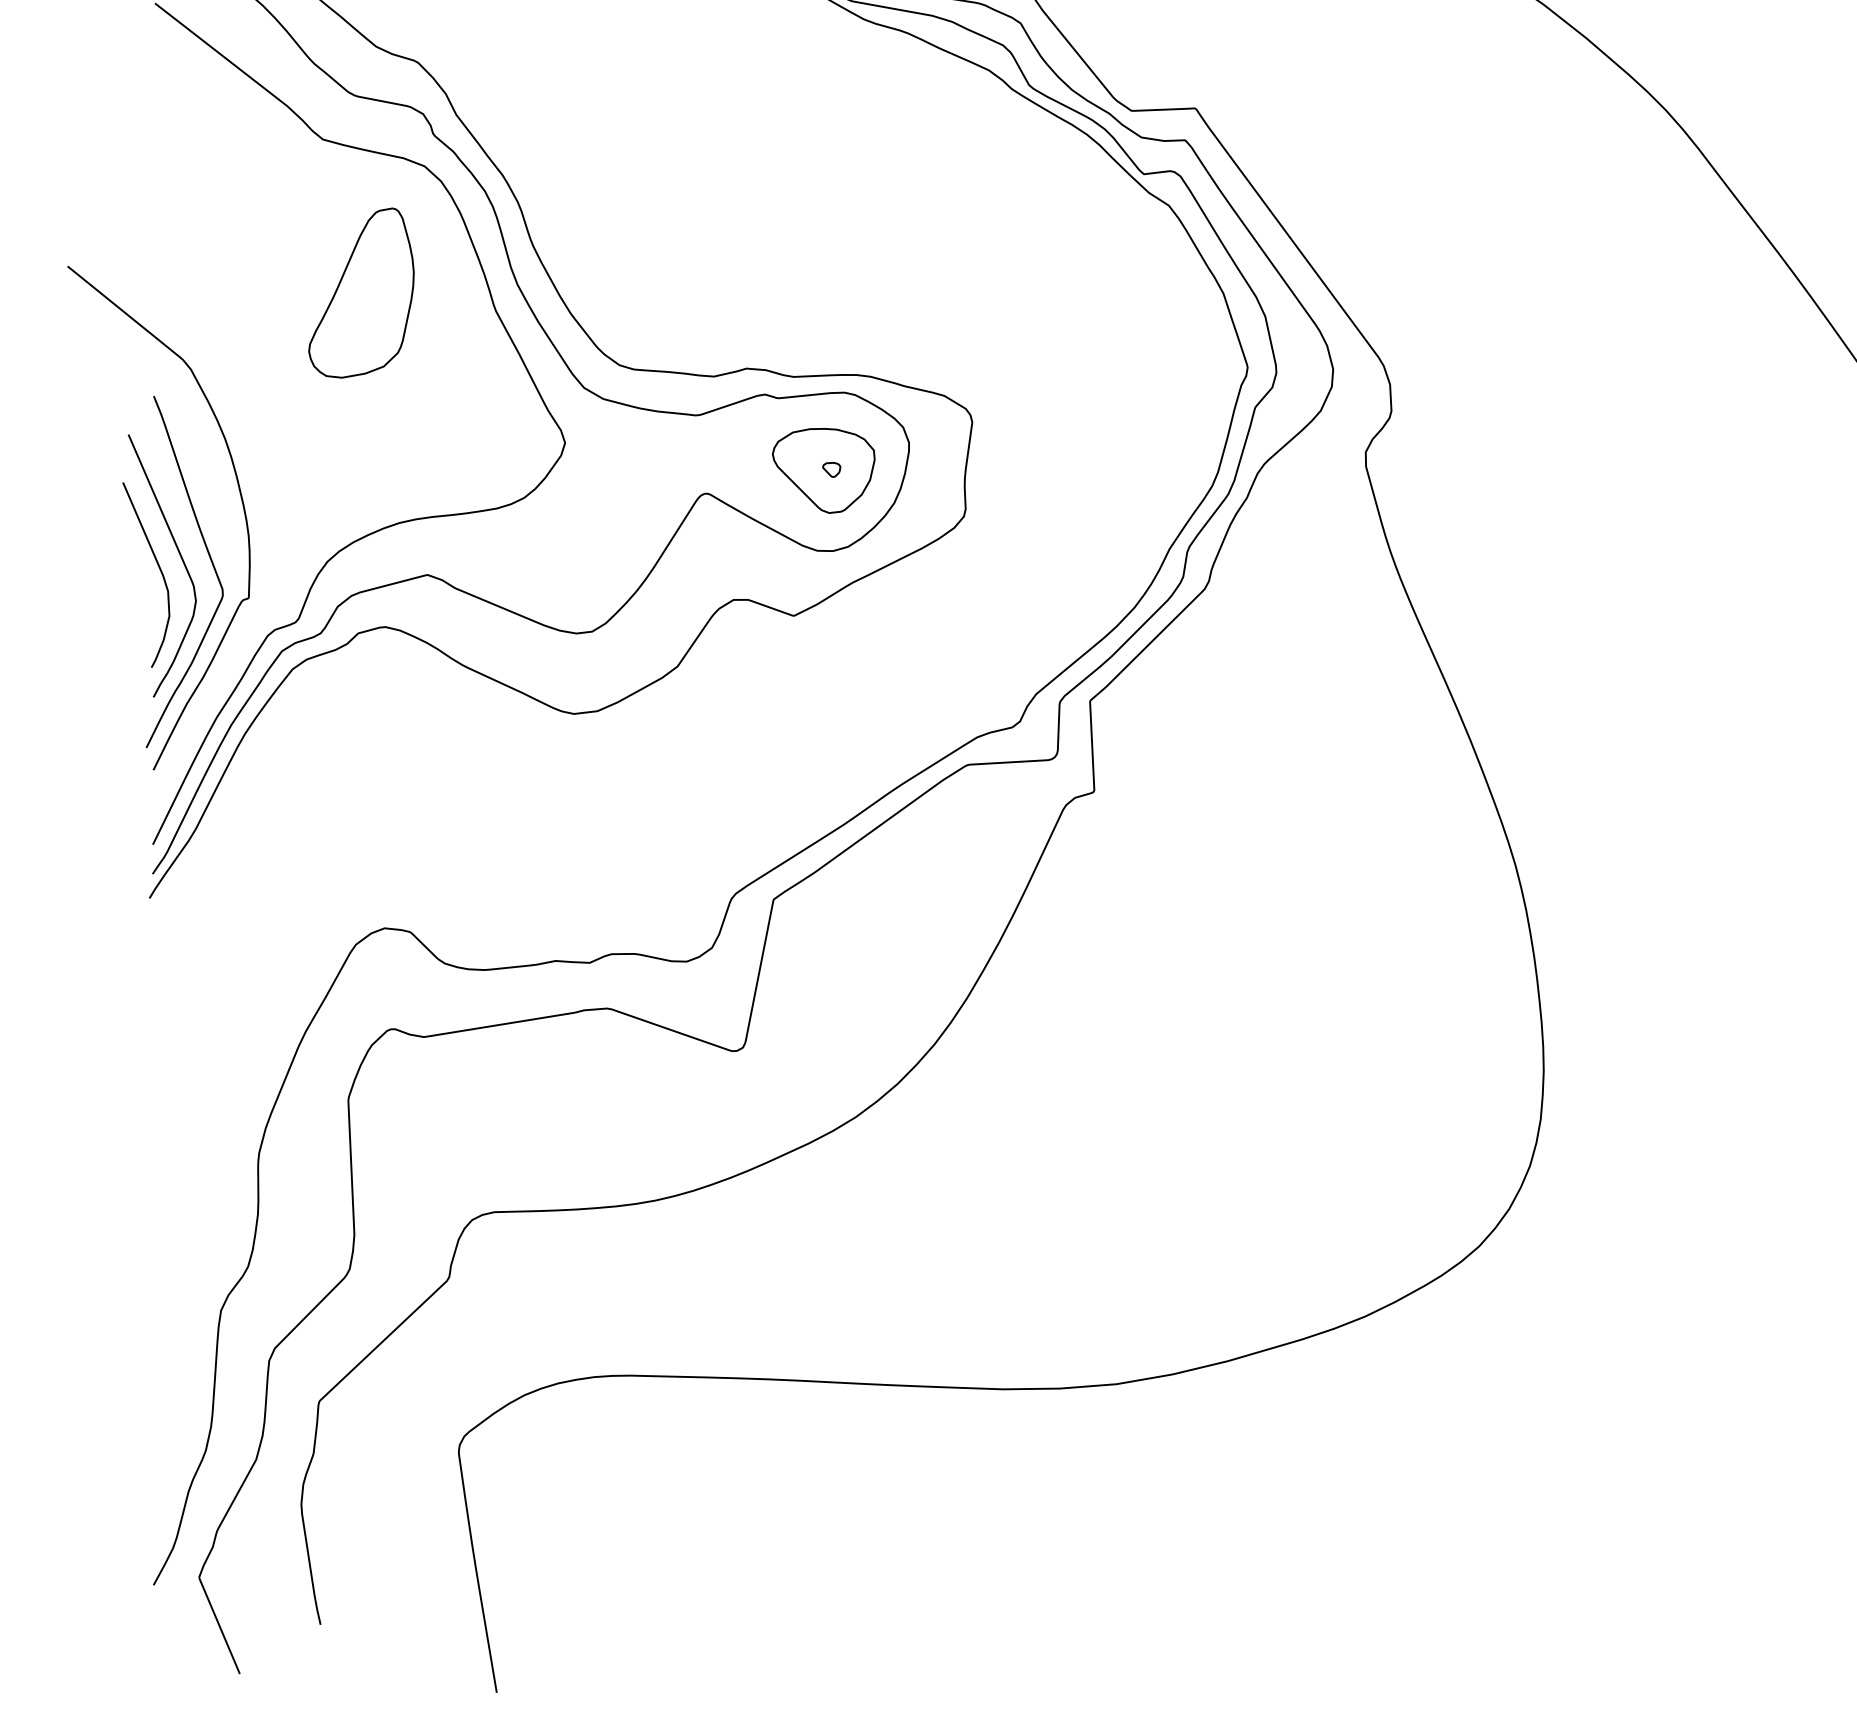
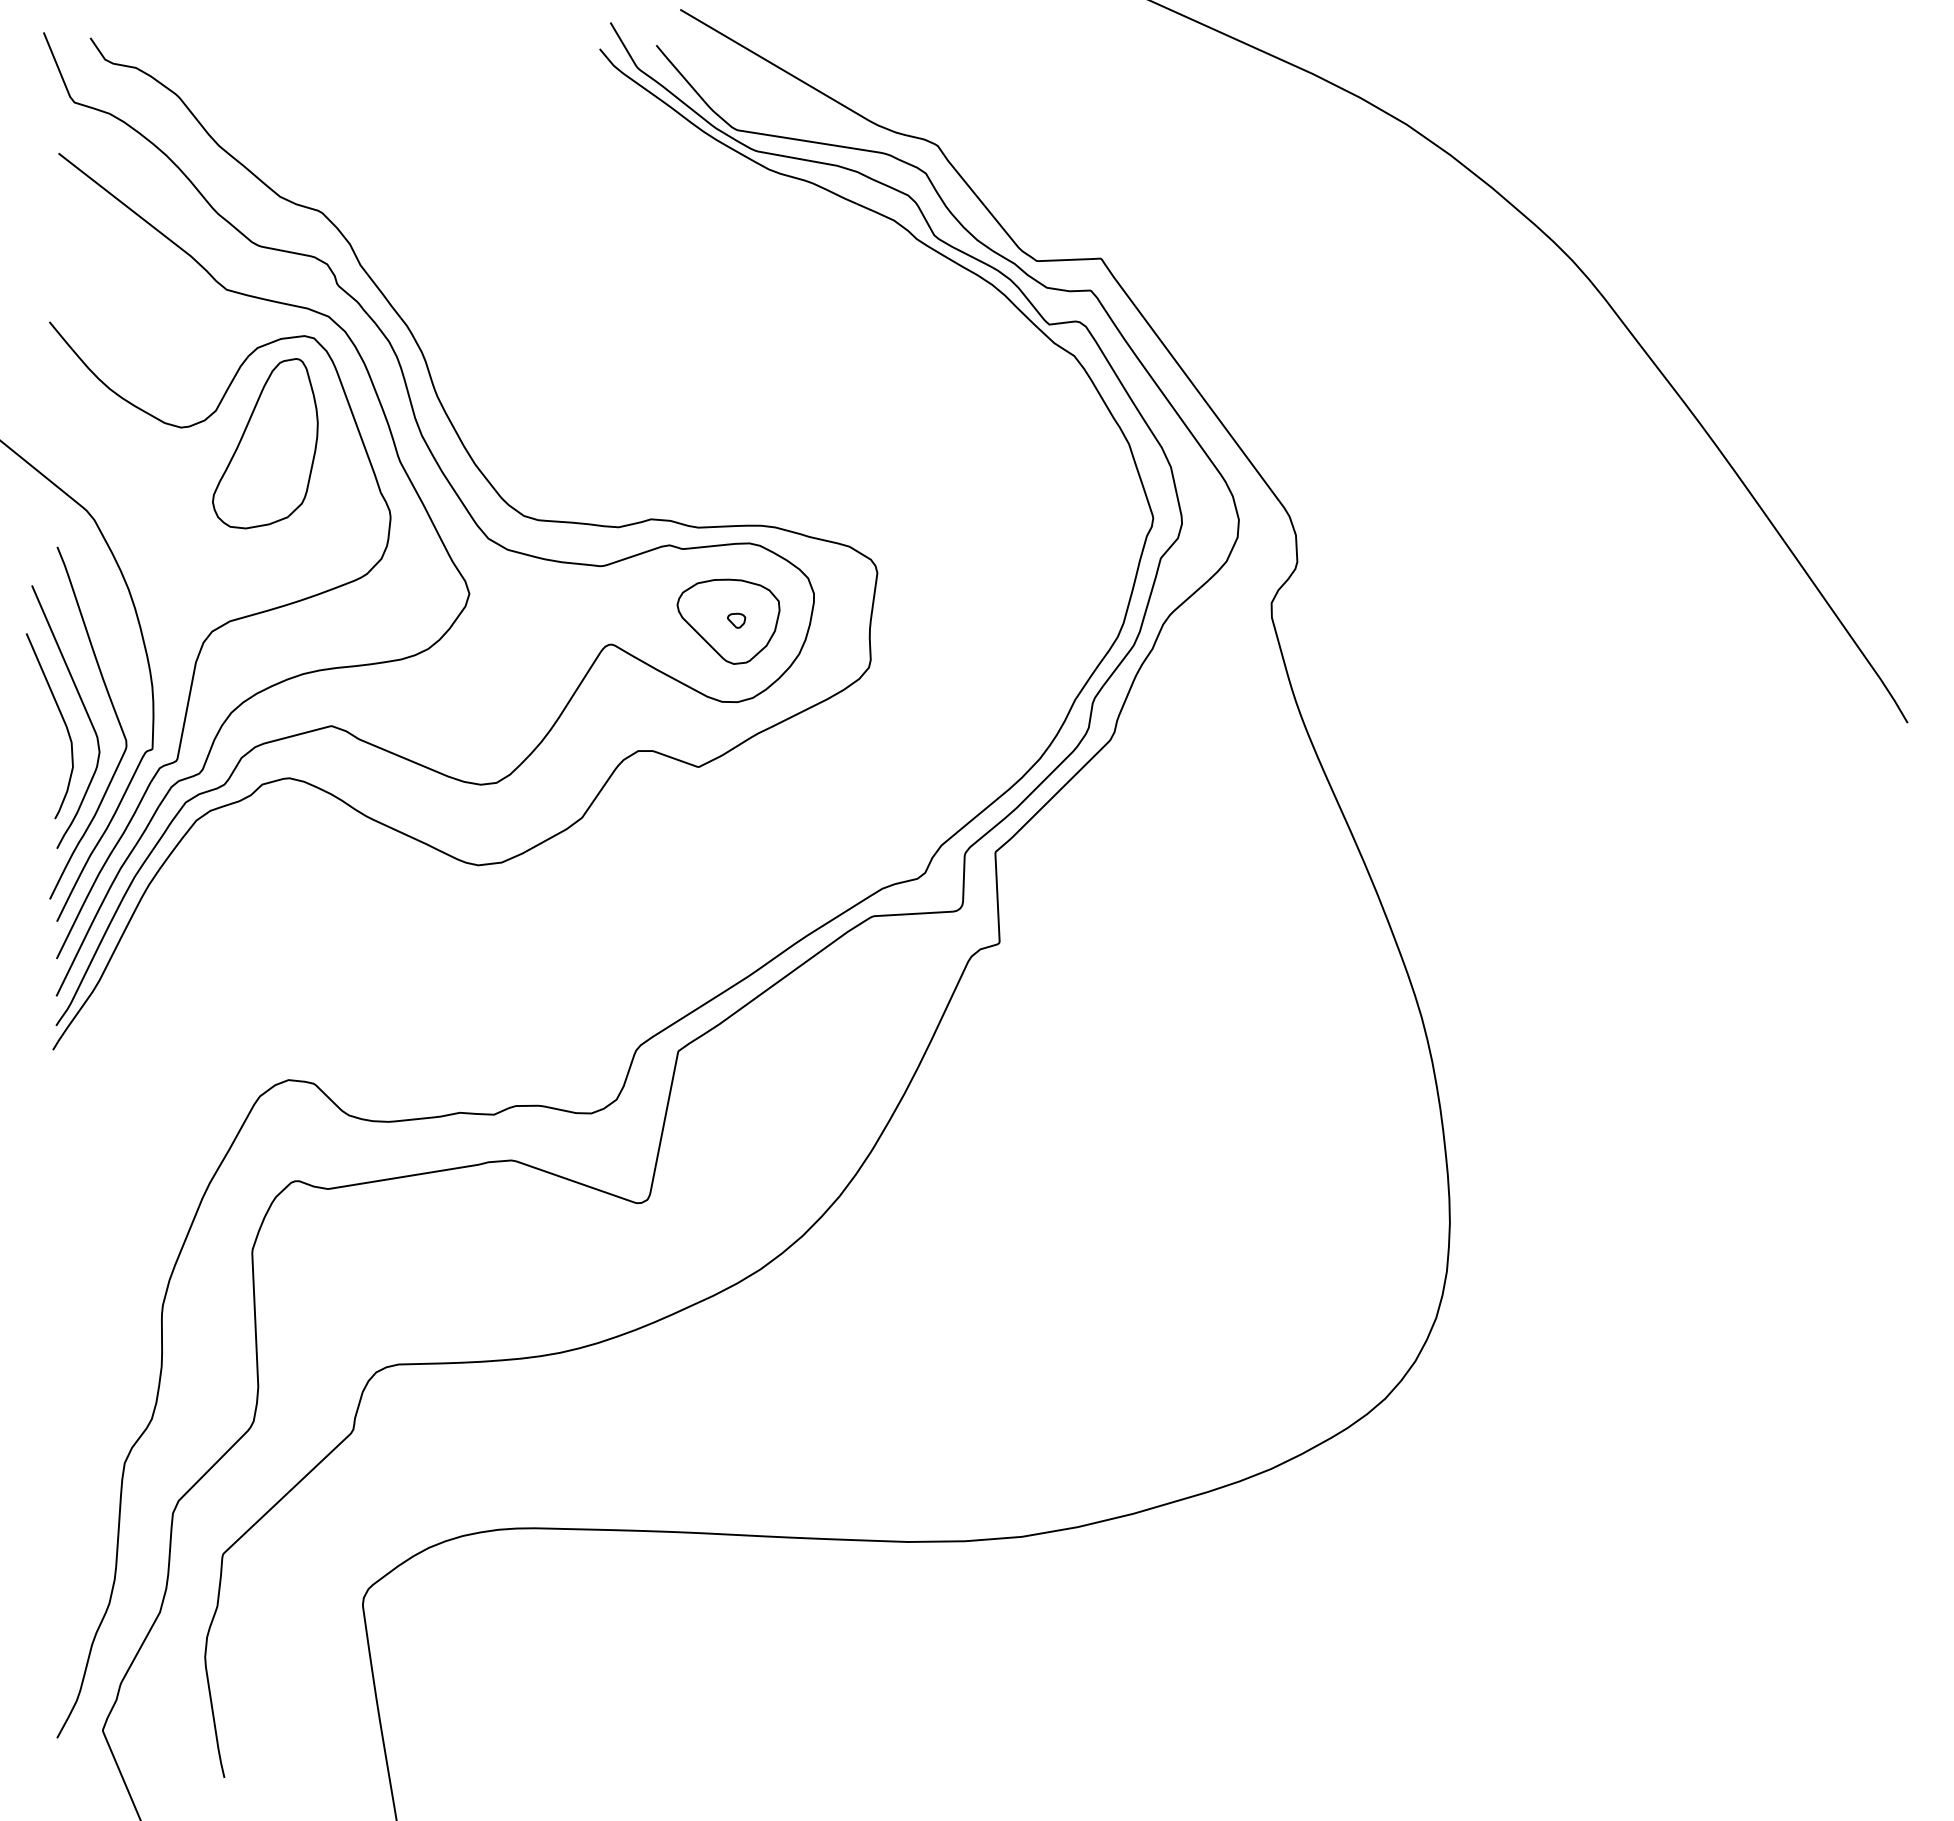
curve: (312, 479) -> (216, 630), added

